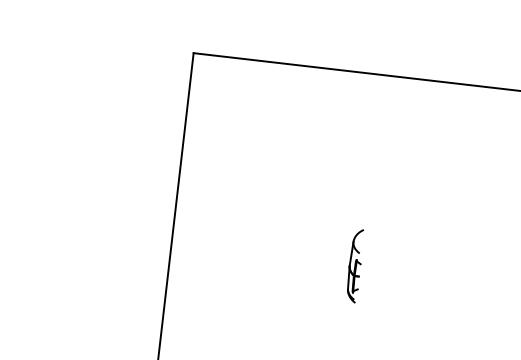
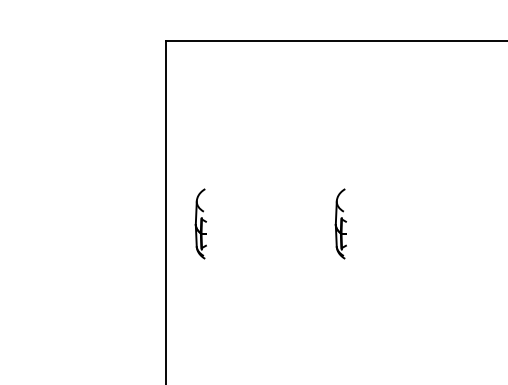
part: (208, 248) -> (200, 223), added

